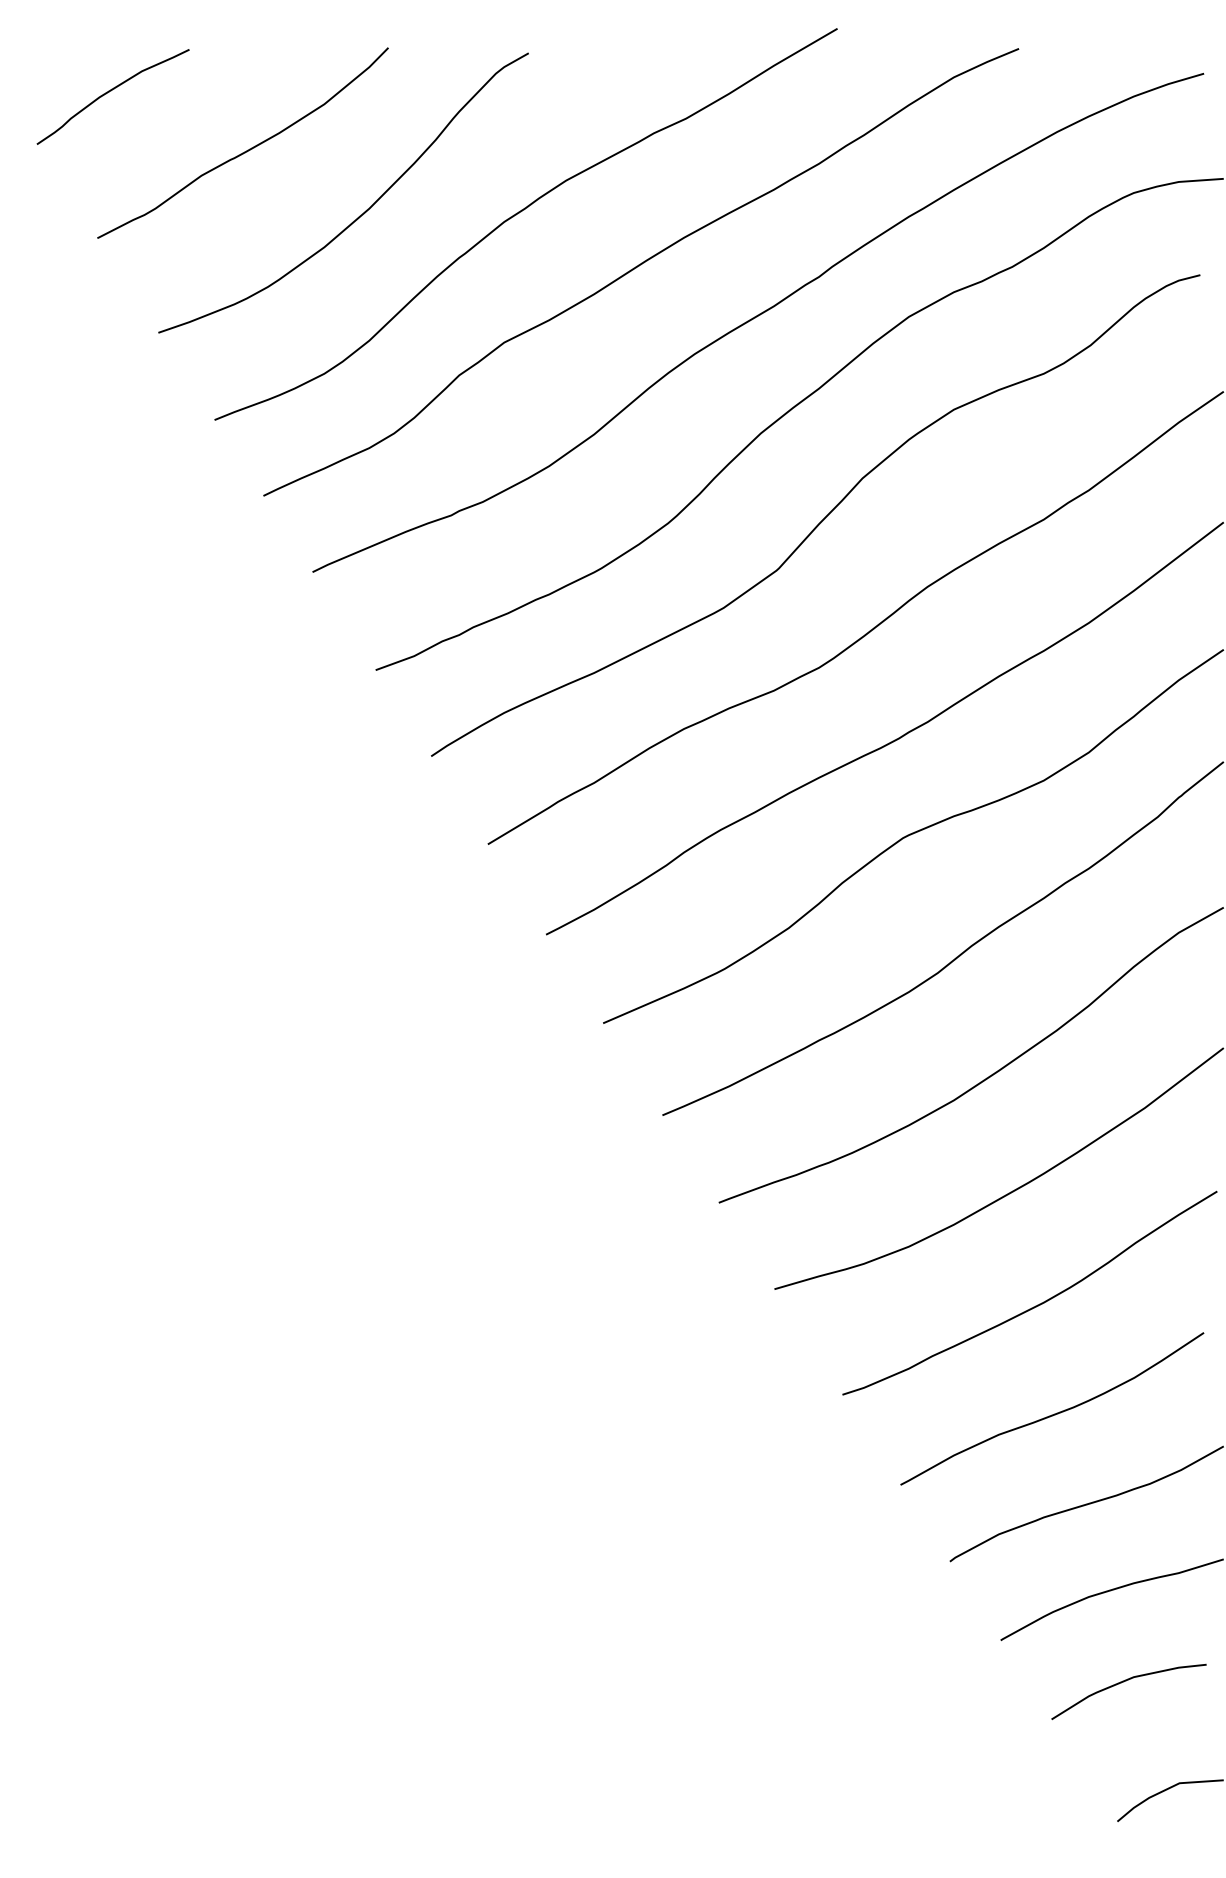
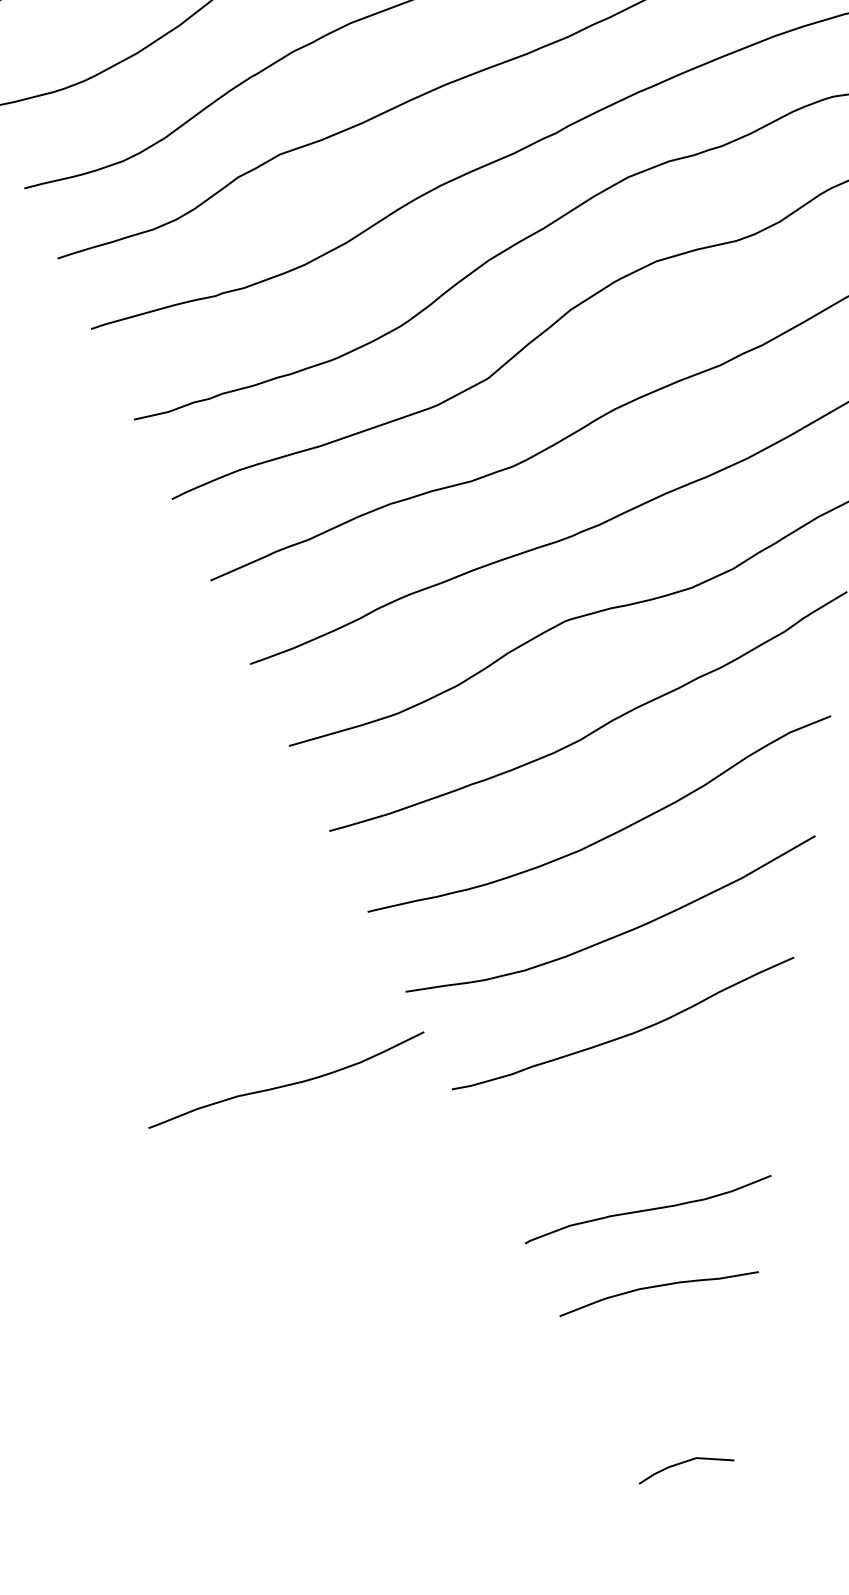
curve: (1054, 1413) -> (287, 1084), moved
curve: (1126, 1681) -> (662, 1365), removed

